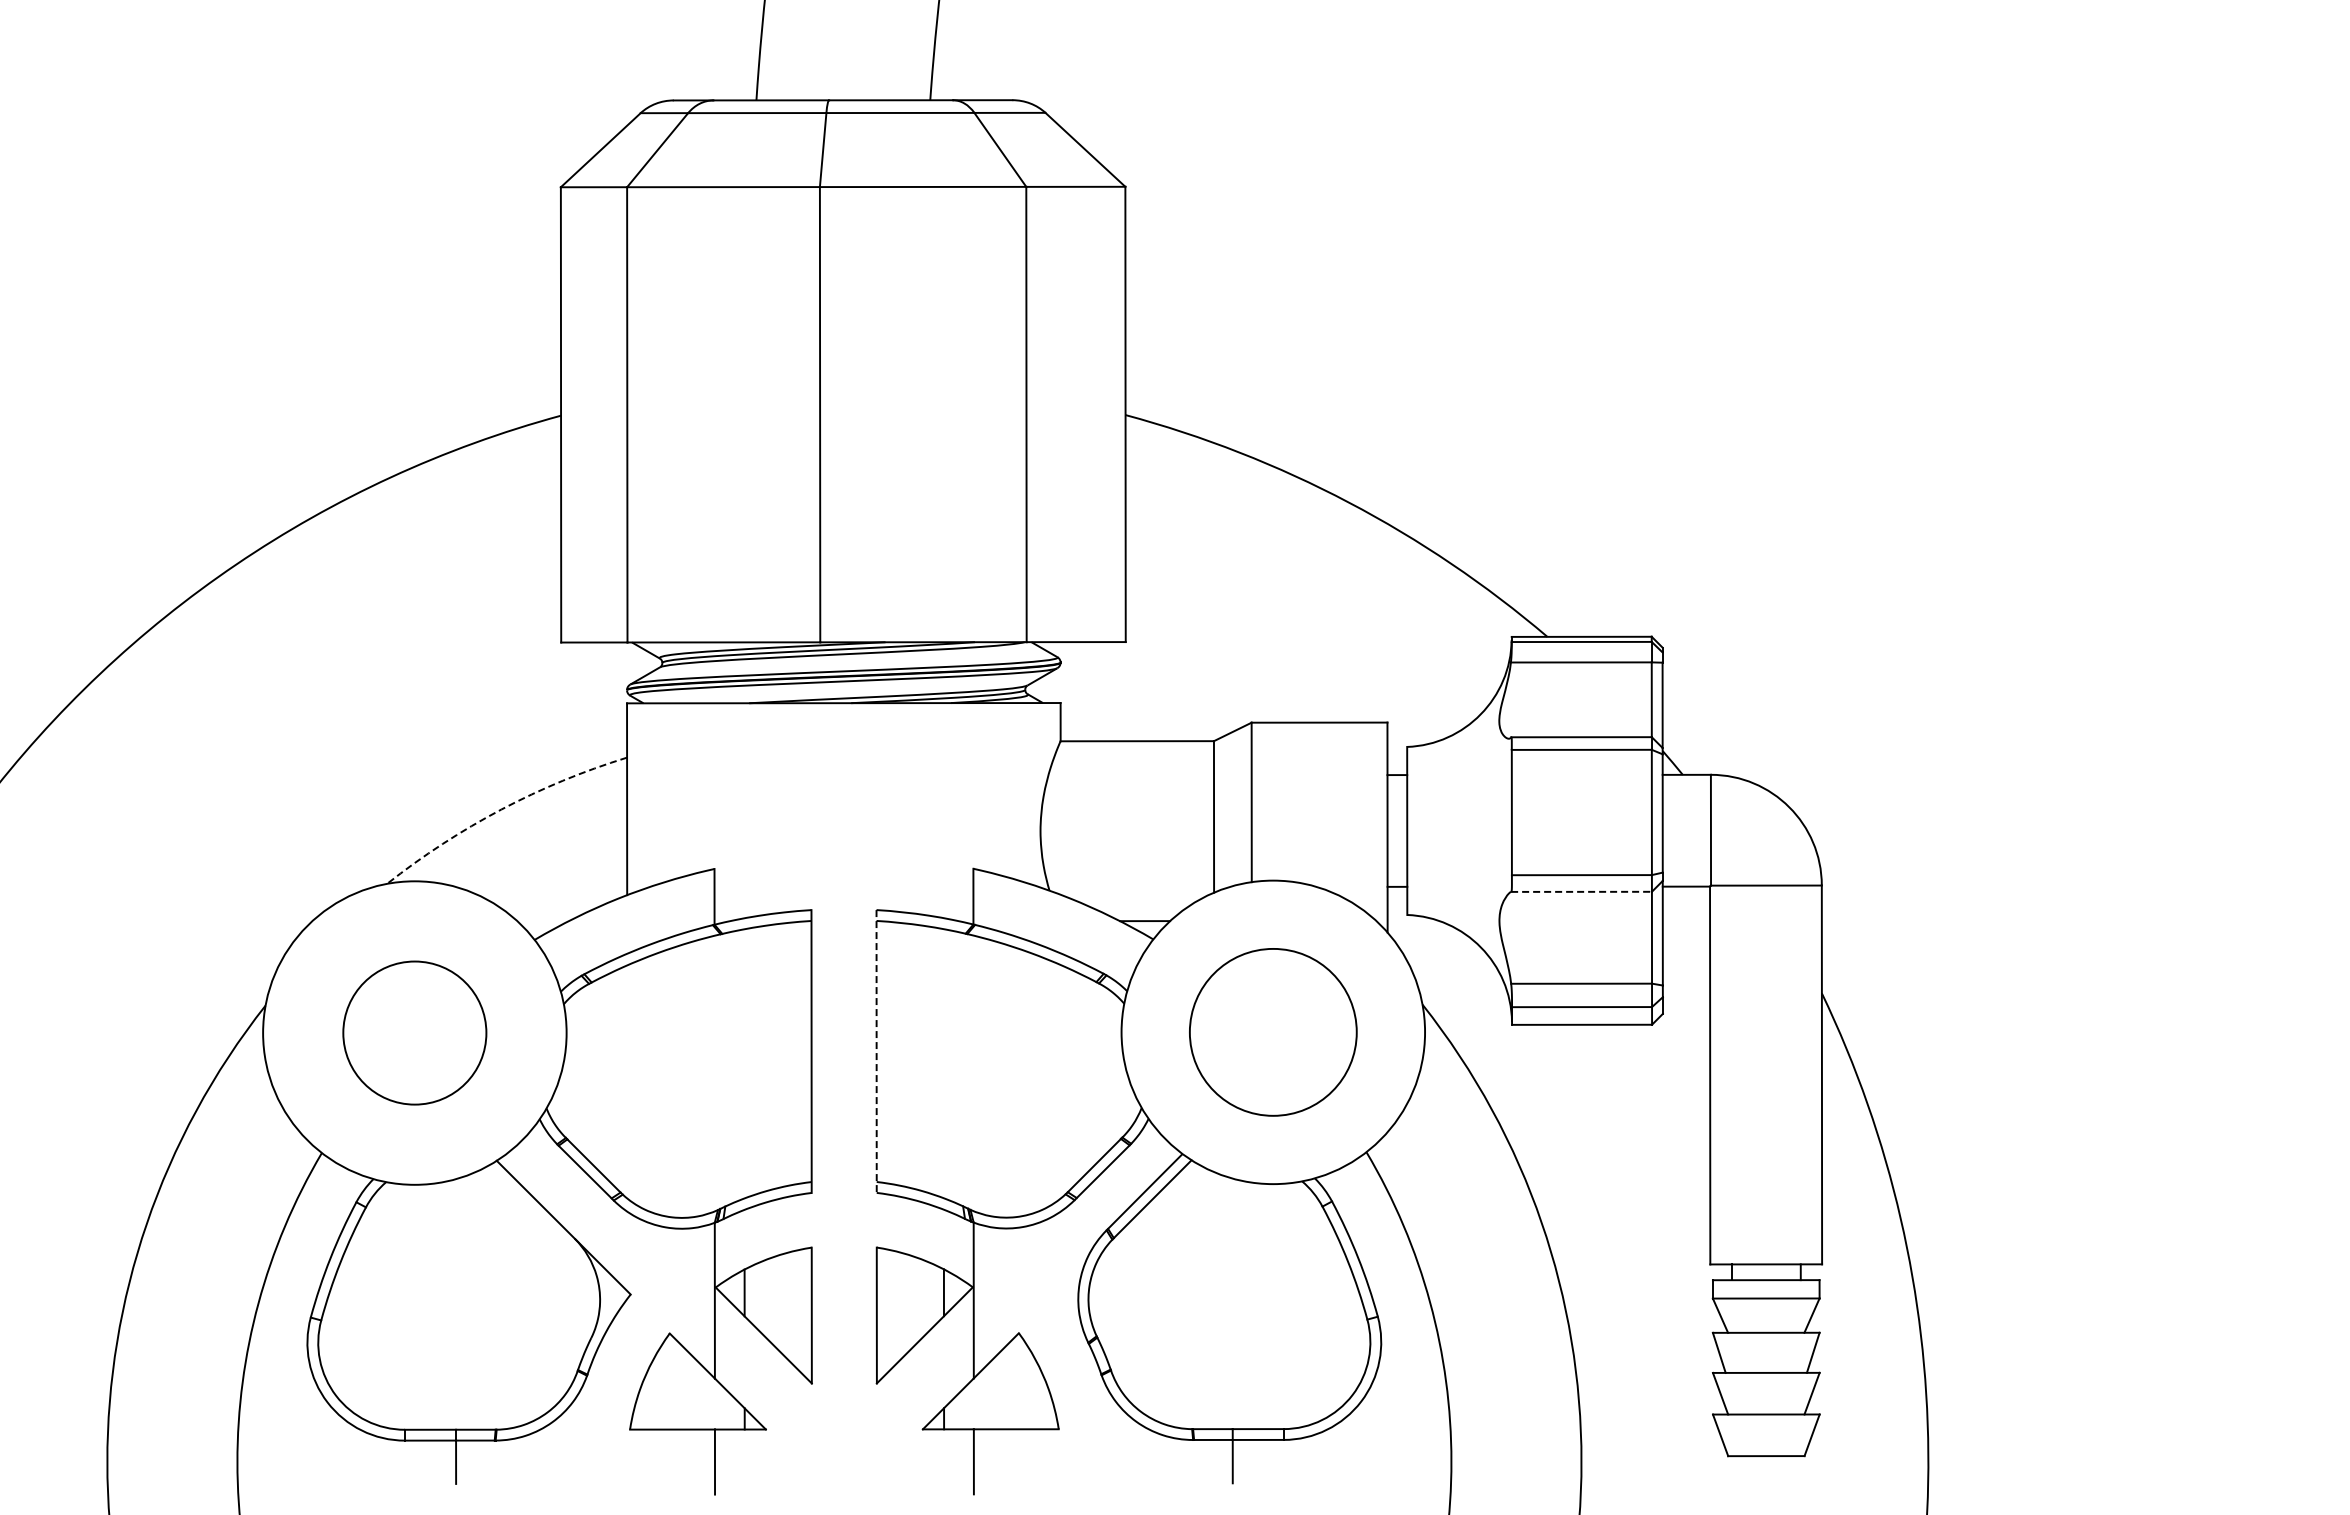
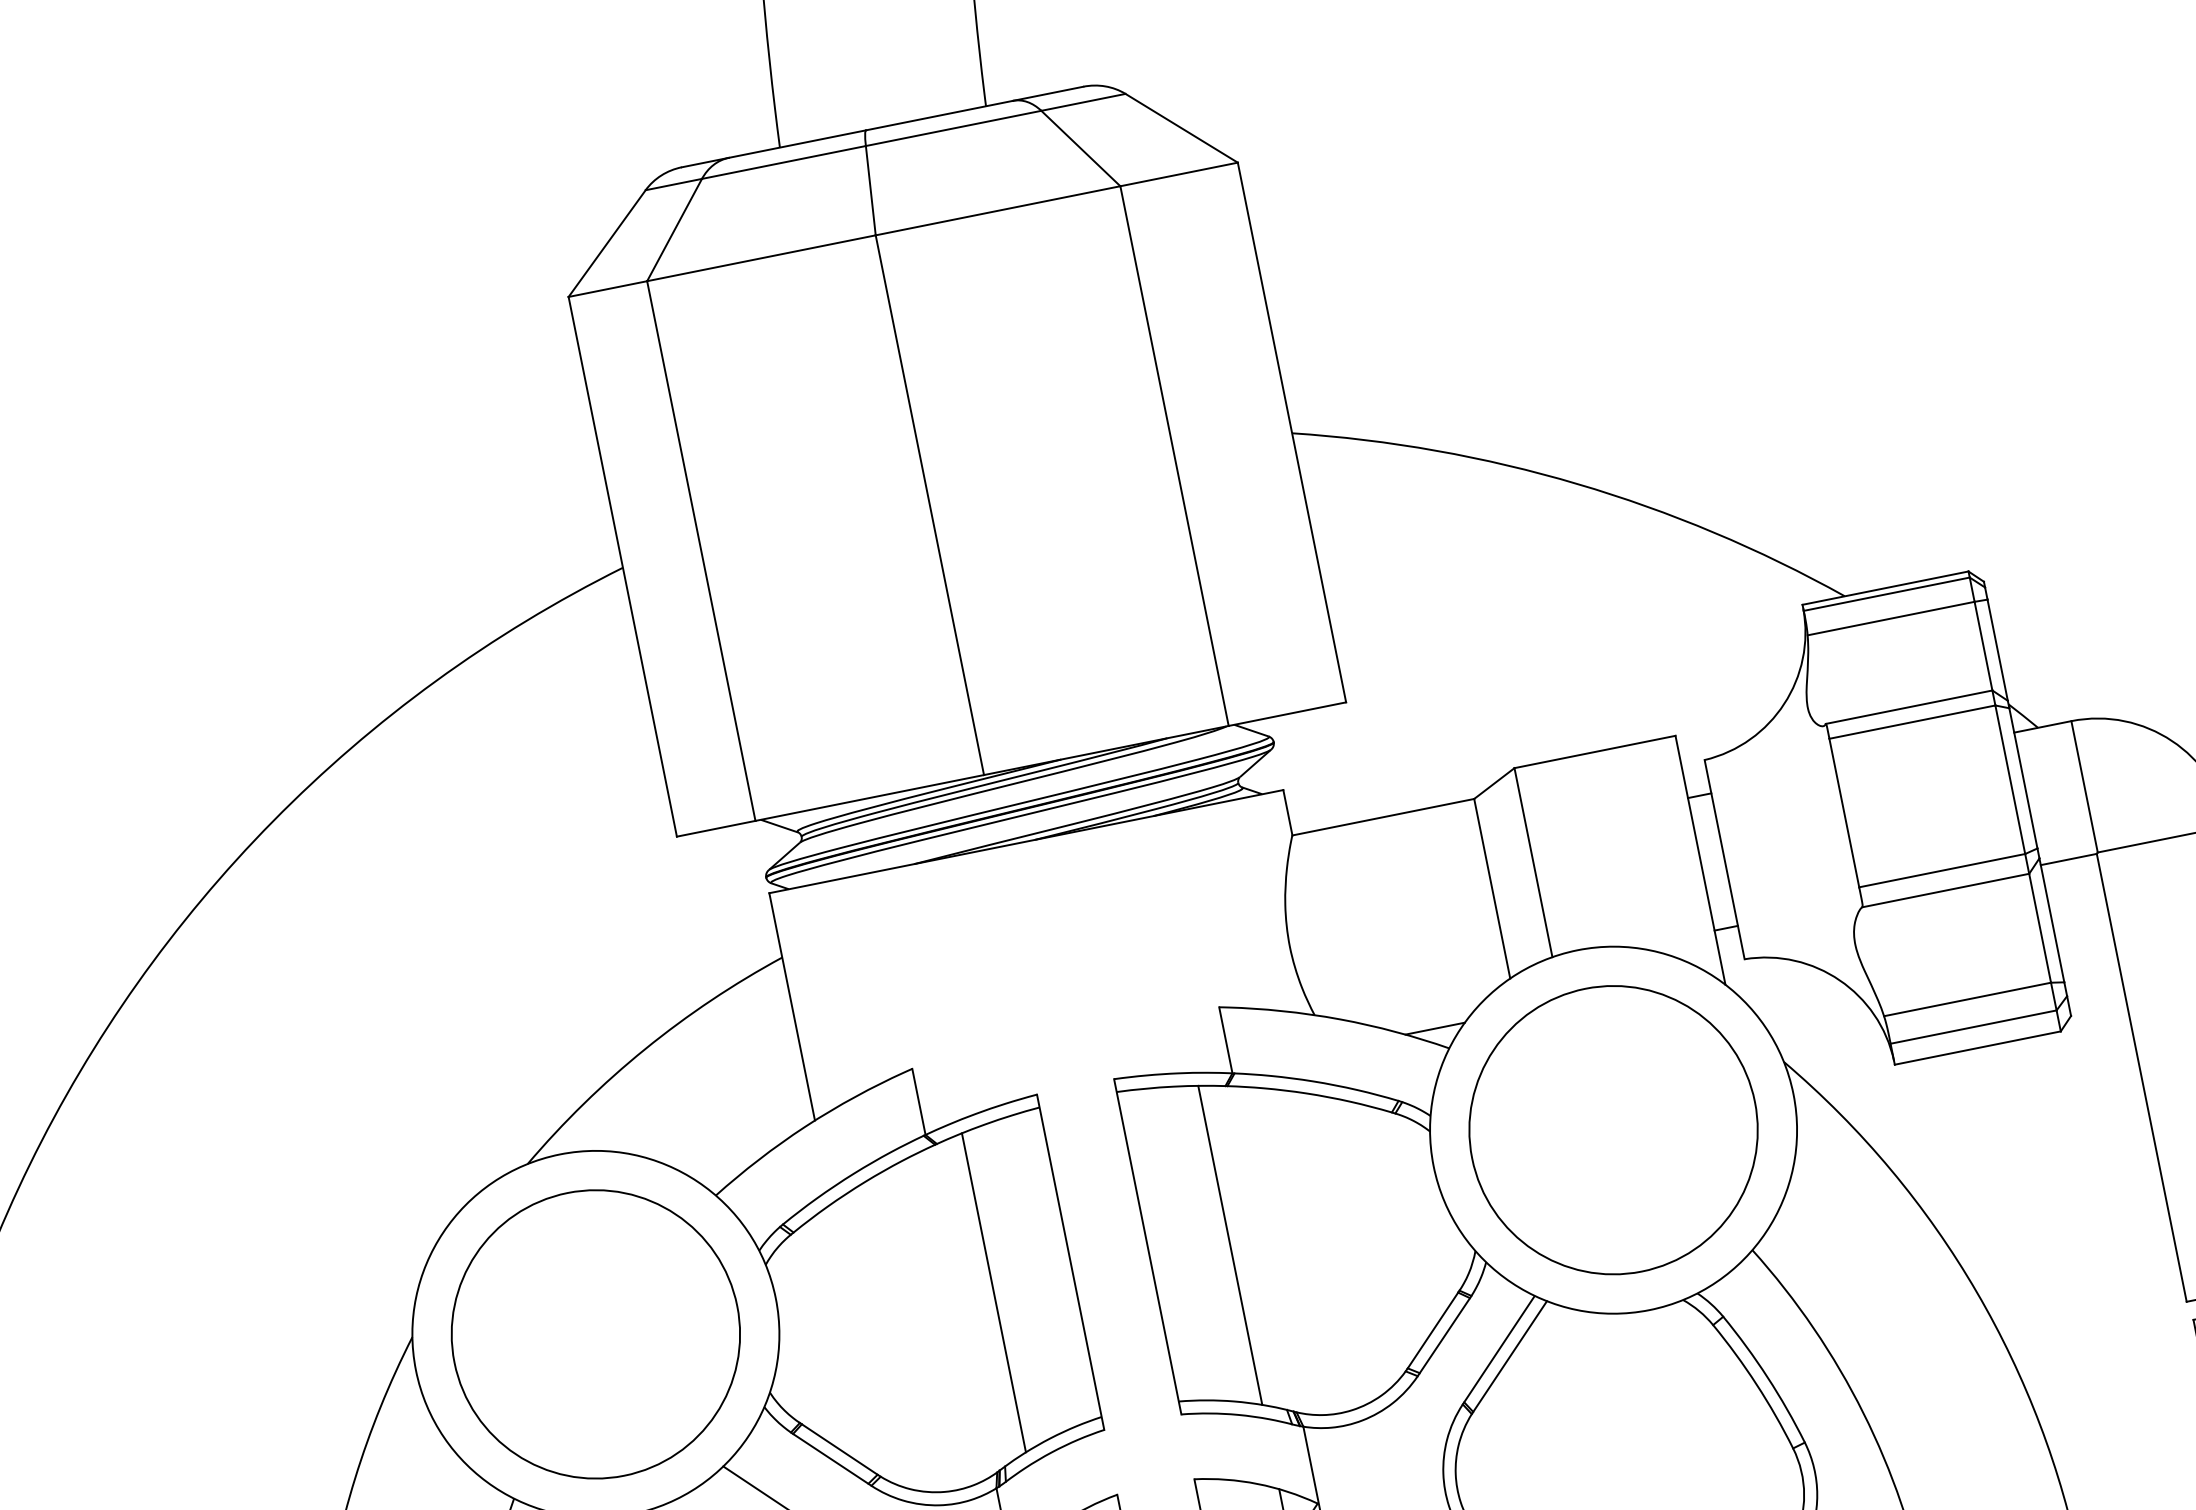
arc: (501, 809) -> (645, 1048), dashed -> solid
line: (1582, 891) -> (1946, 889), dashed -> solid
circle: (414, 1032) -> (595, 1333), size x1.67
circle: (1273, 1032) -> (1613, 1130), size x1.43
line: (876, 1051) -> (1147, 1246), dashed -> solid
line: (744, 1063) -> (993, 1292), added
line: (943, 1063) -> (1229, 1245), added

